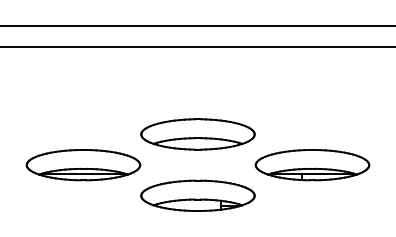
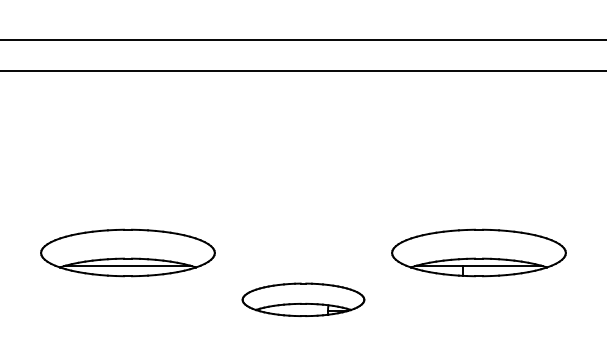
part: (197, 134) -> (302, 206), removed
part: (197, 195) -> (302, 299), size x0.7

